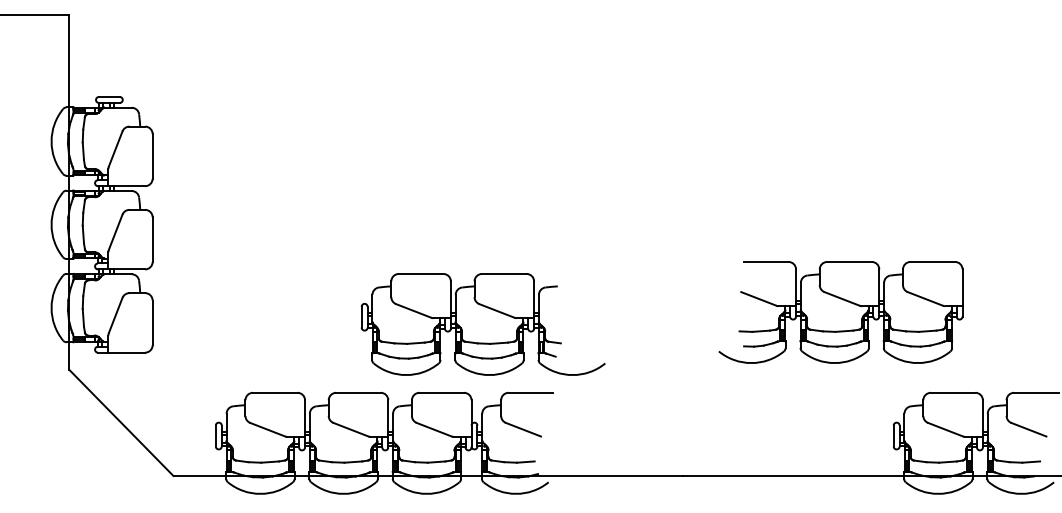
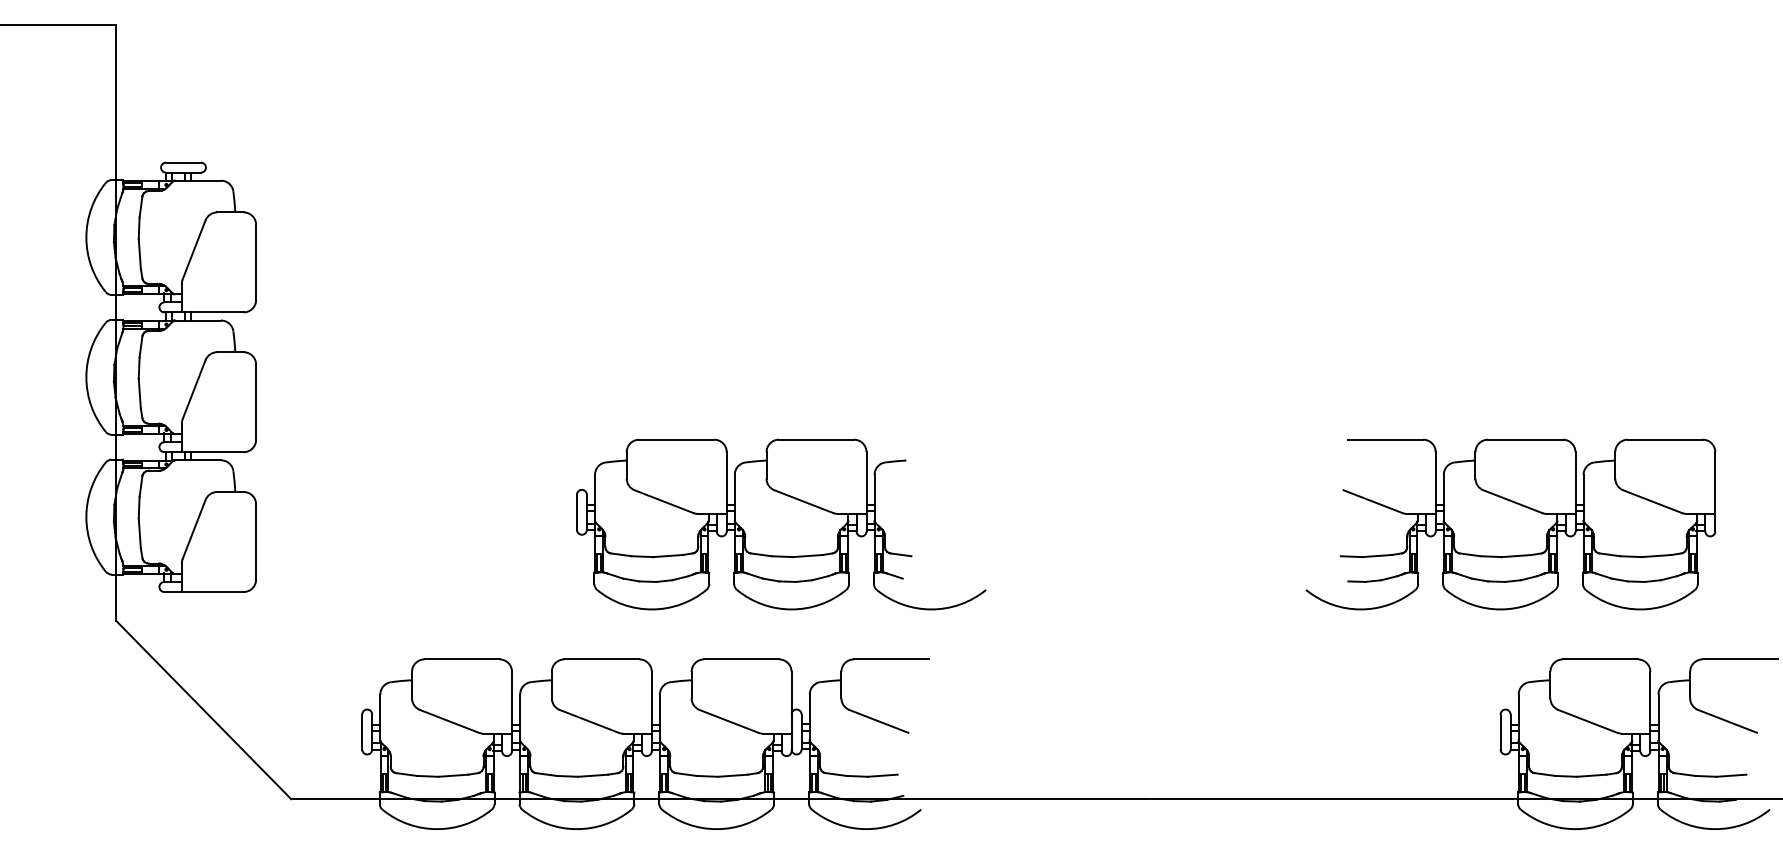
part: (840, 312) -> (1510, 524), moved
part: (482, 324) -> (779, 524), moved

